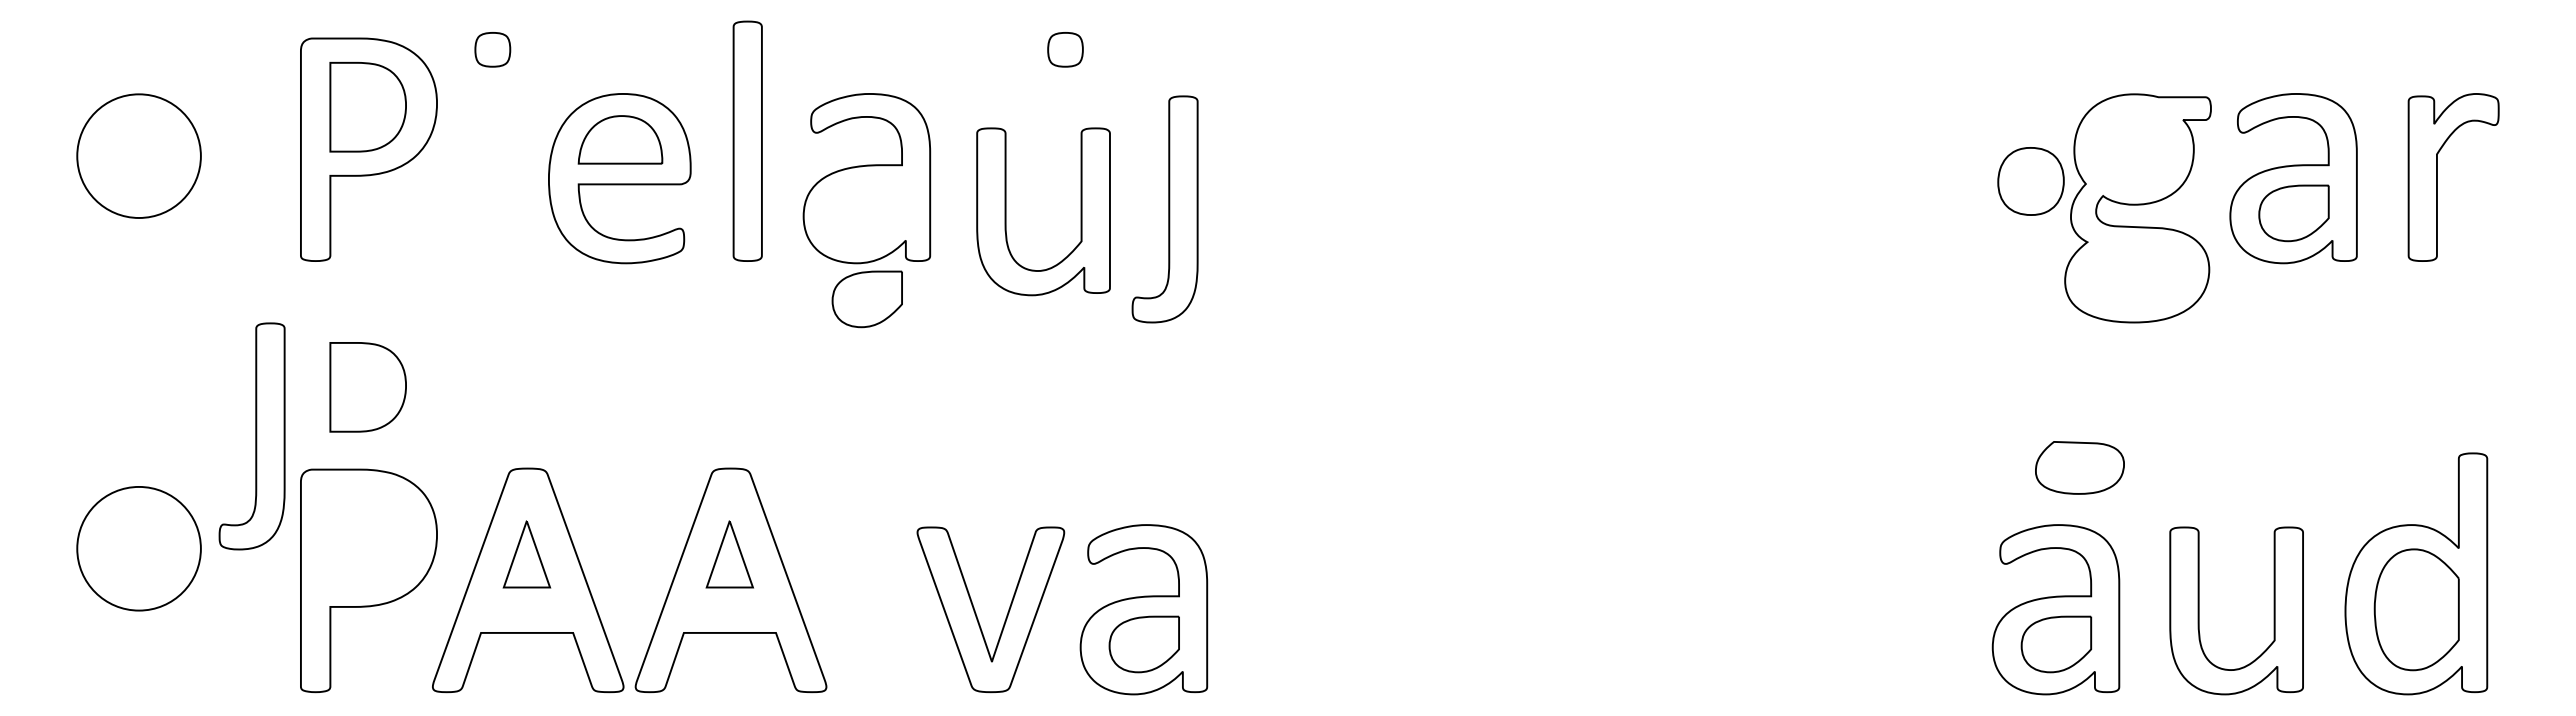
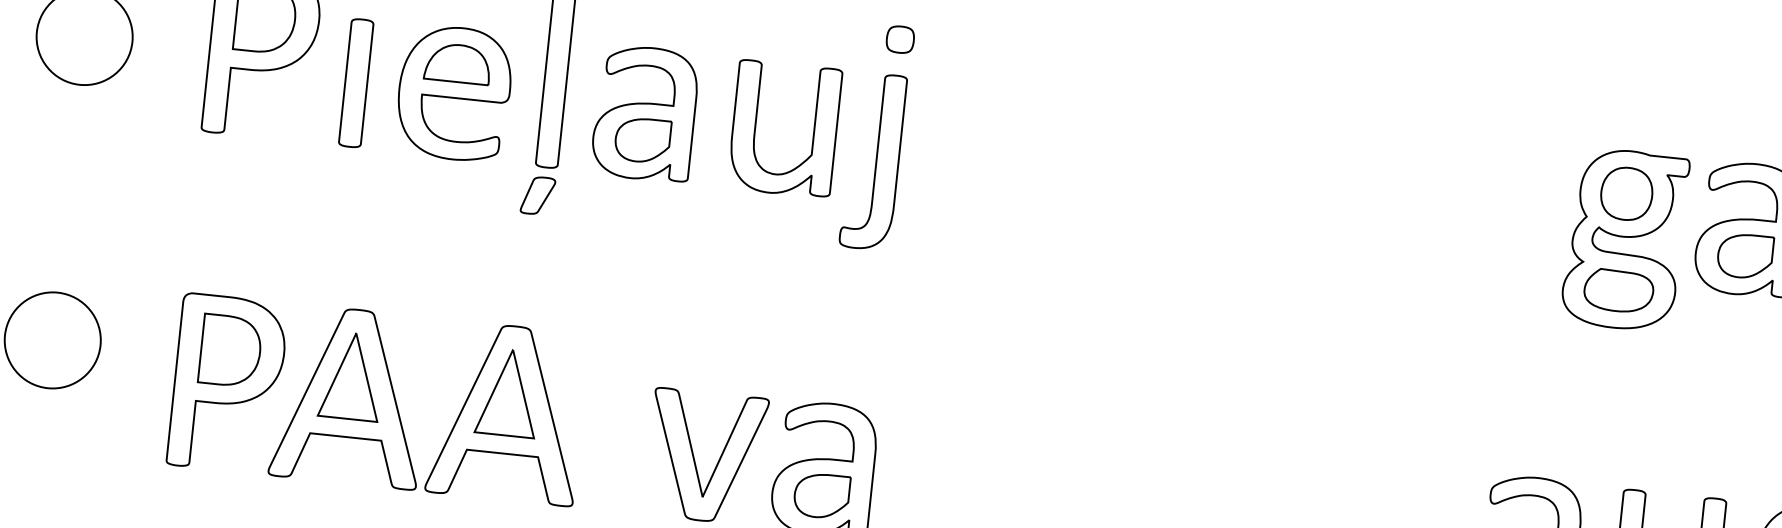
part: (1065, 49) -> (900, 39), moved
part: (492, 178) -> (355, 83), added
part: (2030, 181) -> (1626, 193), moved
part: (1006, 211) -> (756, 125), moved
part: (740, 298) -> (537, 195), added
part: (866, 299) -> (642, 140), moved
part: (367, 387) -> (230, 351), moved
part: (251, 436) -> (148, 262), removed
part: (2079, 467) -> (1618, 290), moved
part: (526, 554) -> (351, 376), size x1.67
part: (729, 554) -> (508, 392), size x1.67

